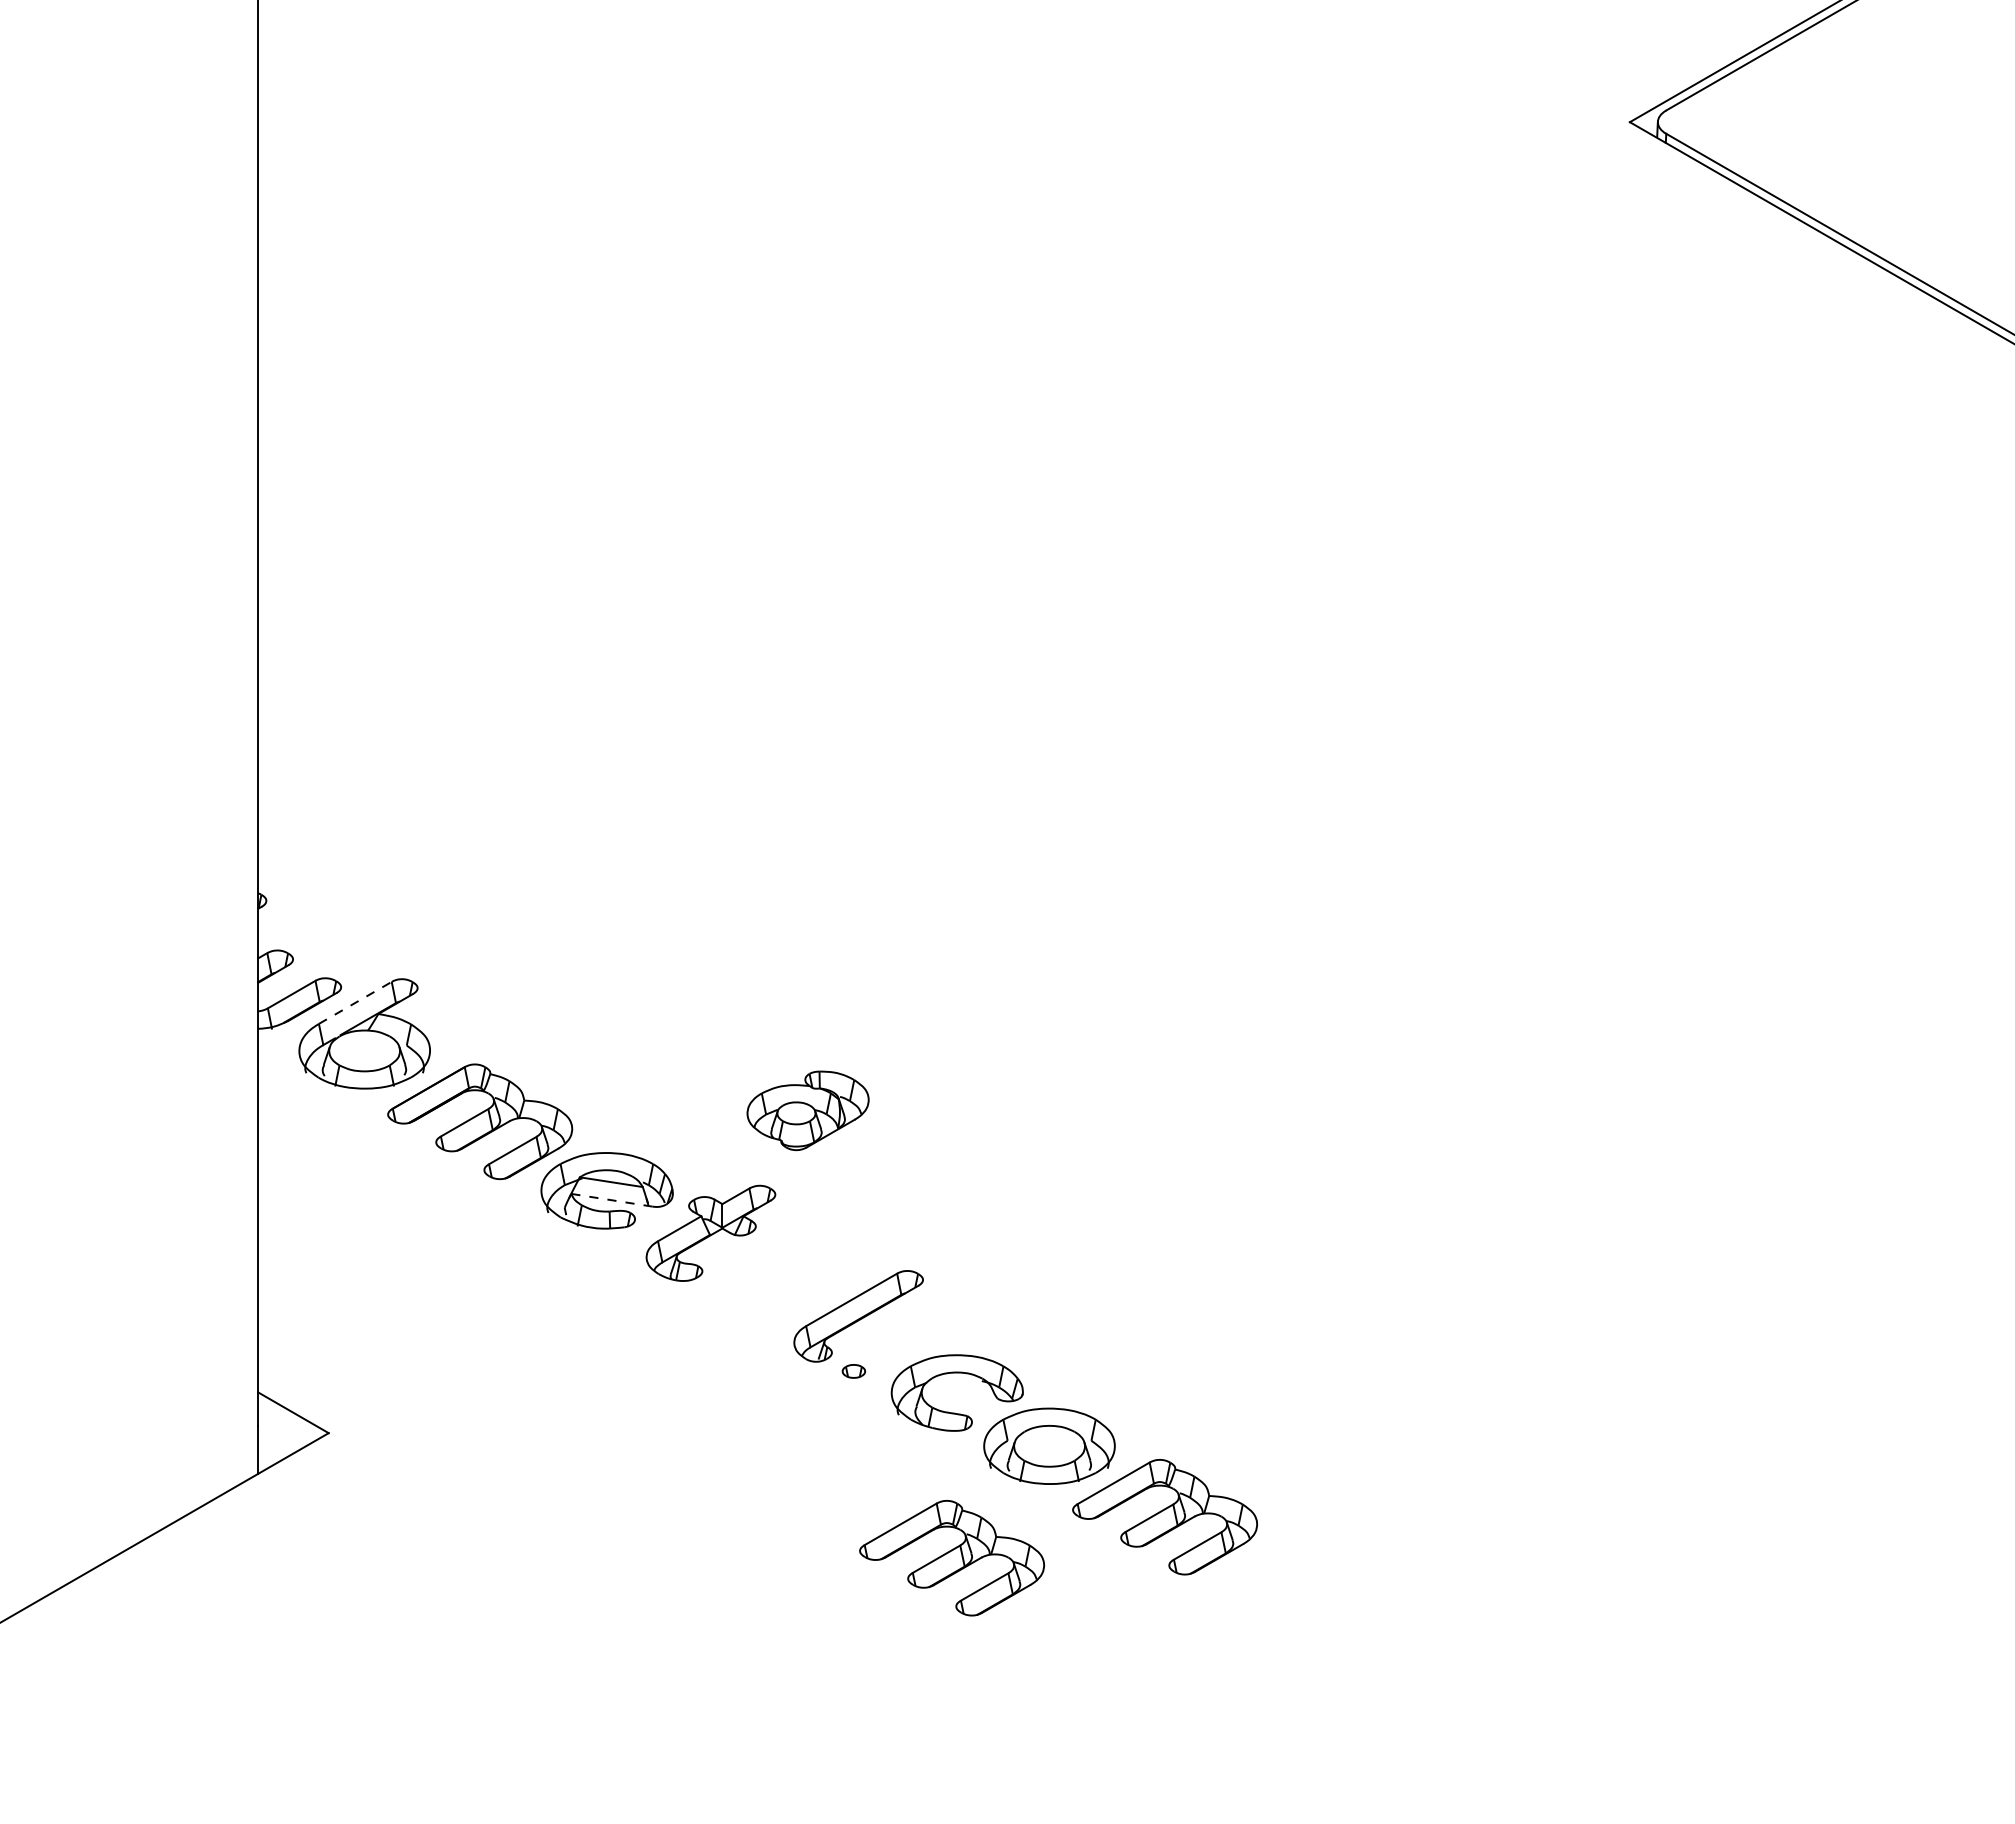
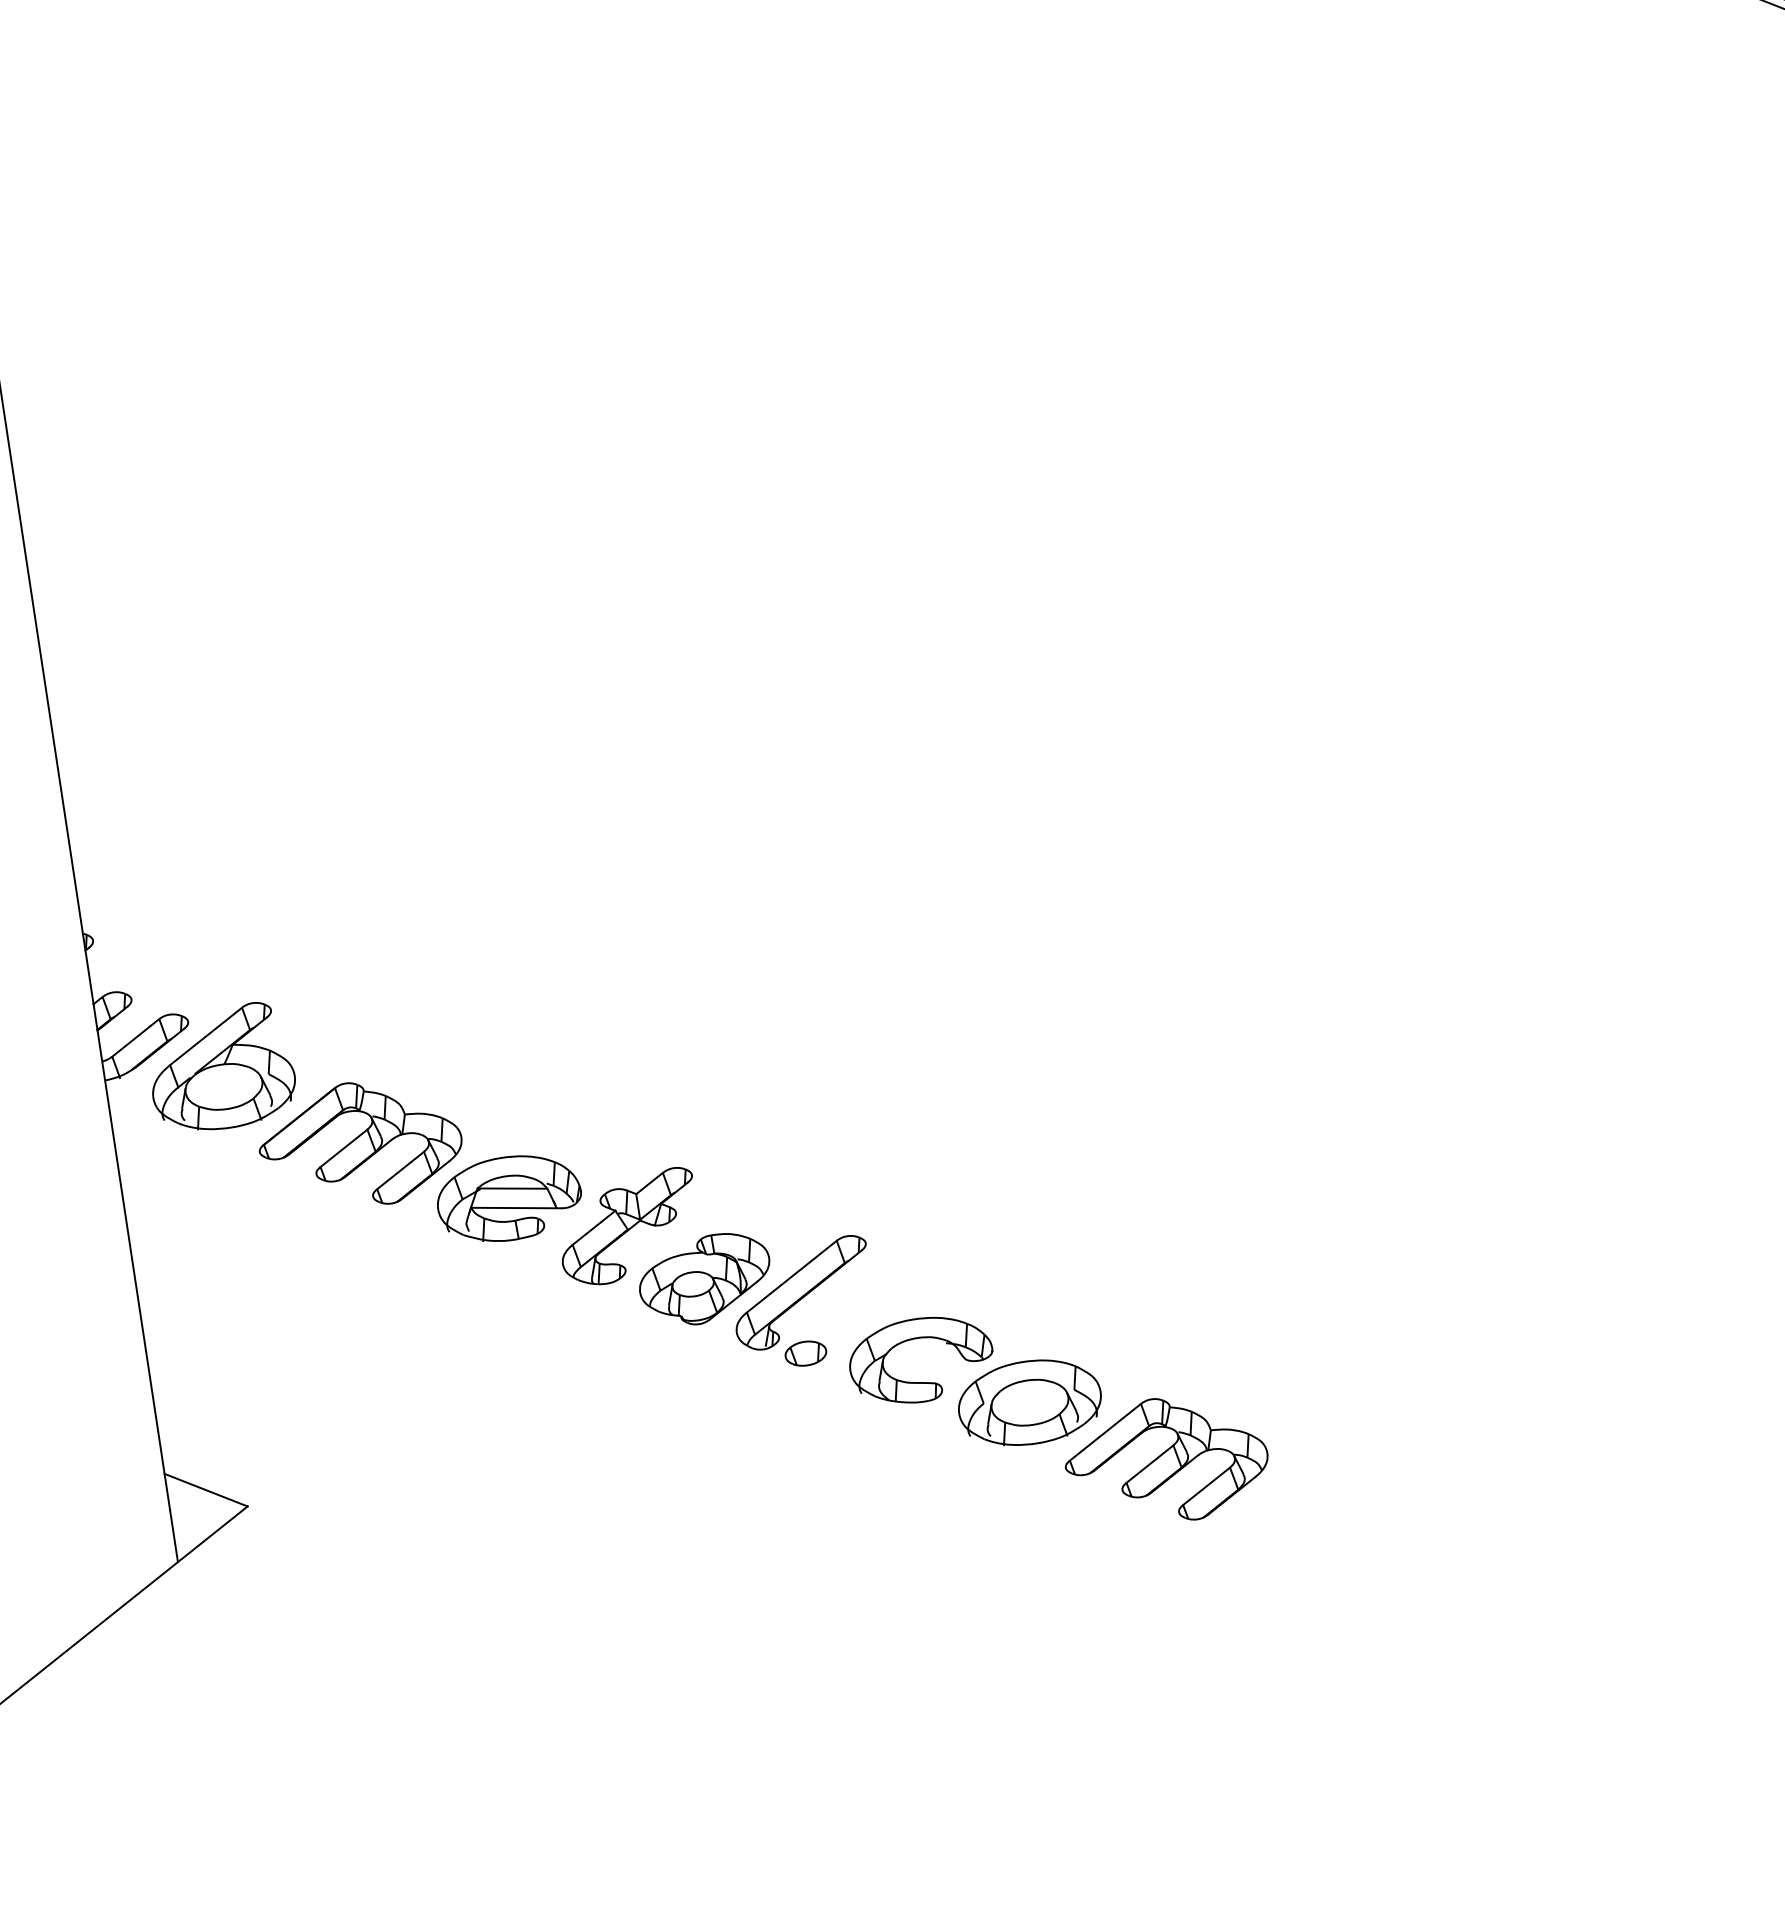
line: (355, 1002) -> (206, 1035), dashed -> solid
part: (807, 1110) -> (704, 1279), moved
line: (611, 1200) -> (515, 1208), dashed -> solid
part: (853, 1371) -> (805, 1353), size x1.67
part: (951, 1558) -> (942, 1540), removed

